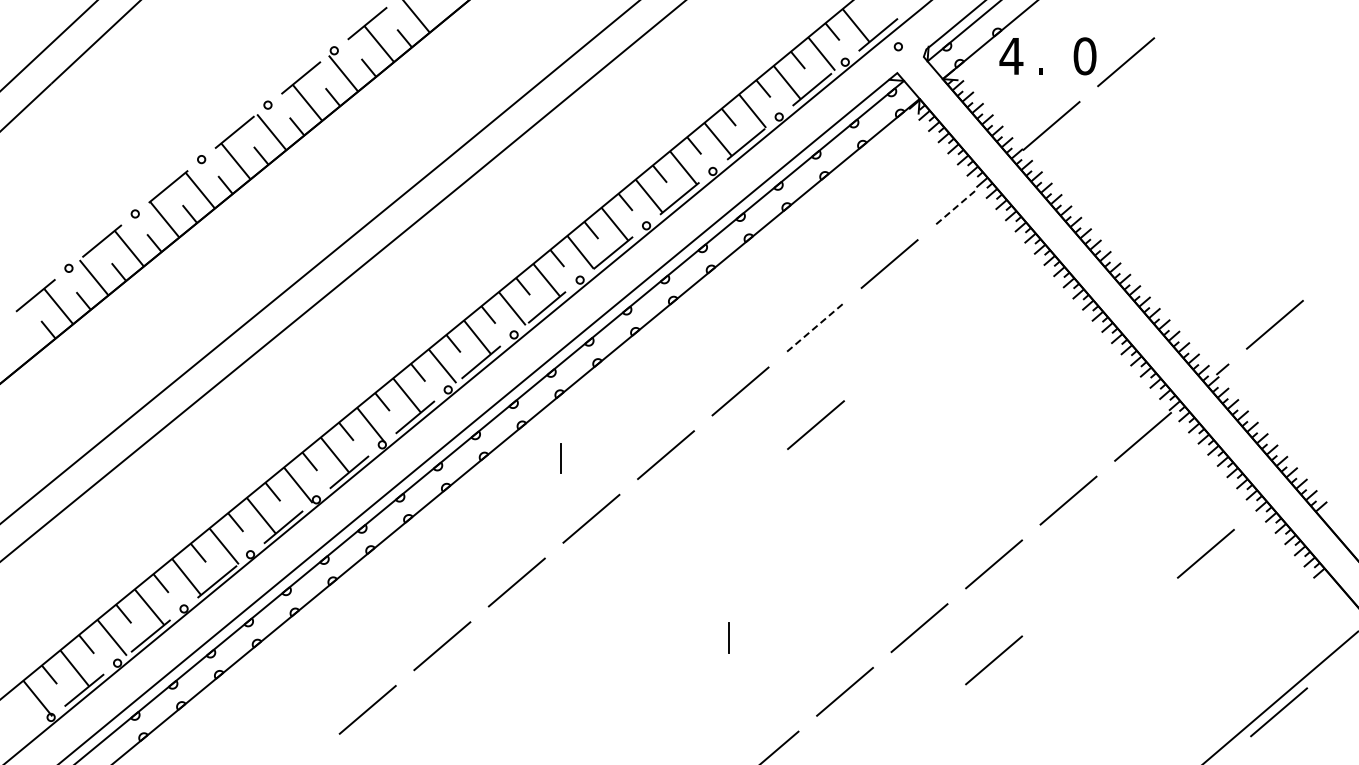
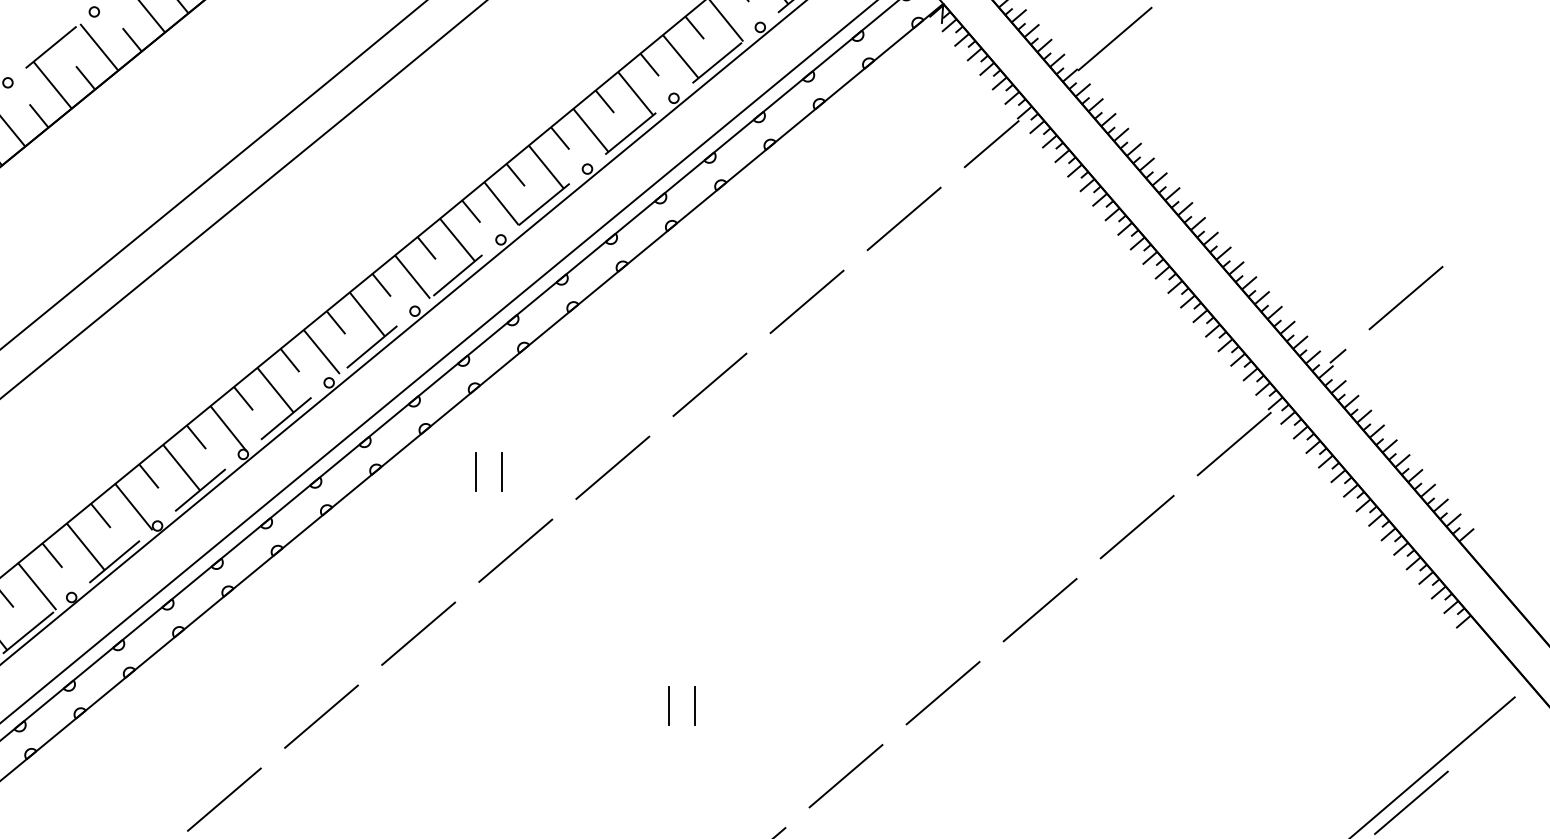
line: (957, 206) -> (992, 143), dashed -> solid
line: (815, 327) -> (807, 301), dashed -> solid
line: (815, 424) -> (807, 427), removed
line: (580, 458) -> (501, 472), added
line: (1205, 553) -> (1315, 595), removed
line: (709, 637) -> (669, 705), added
line: (994, 660) -> (1040, 735), removed

